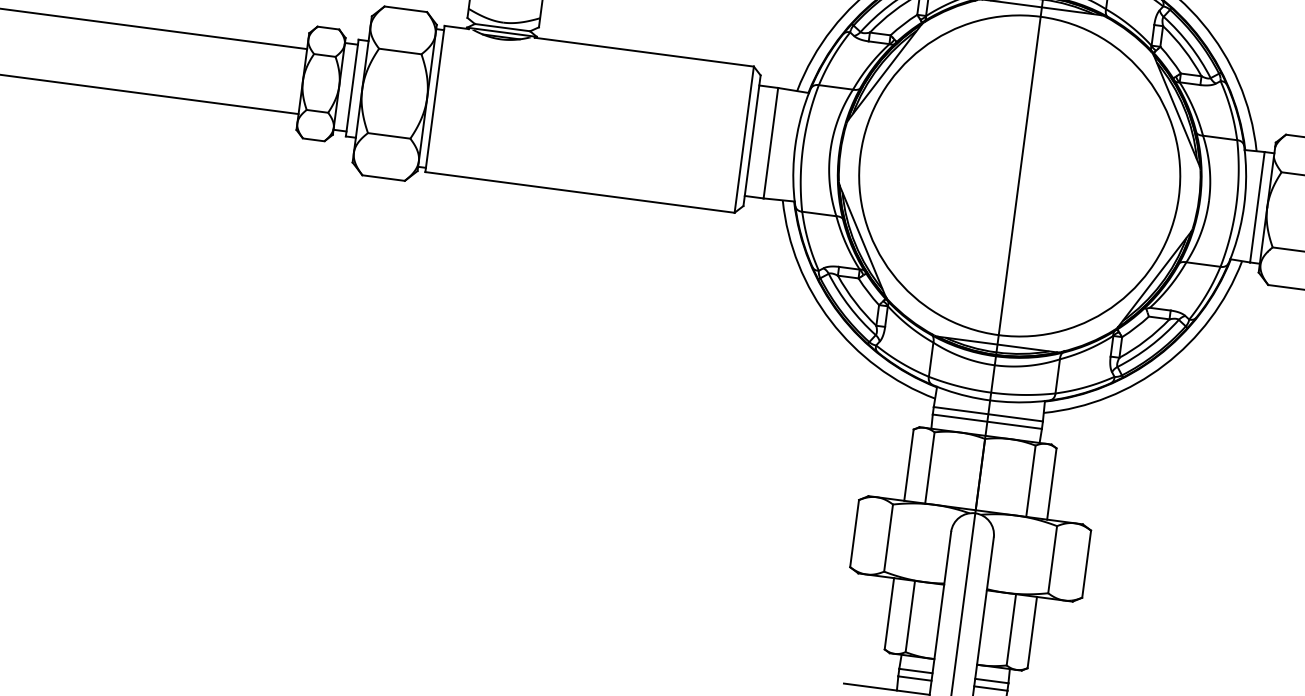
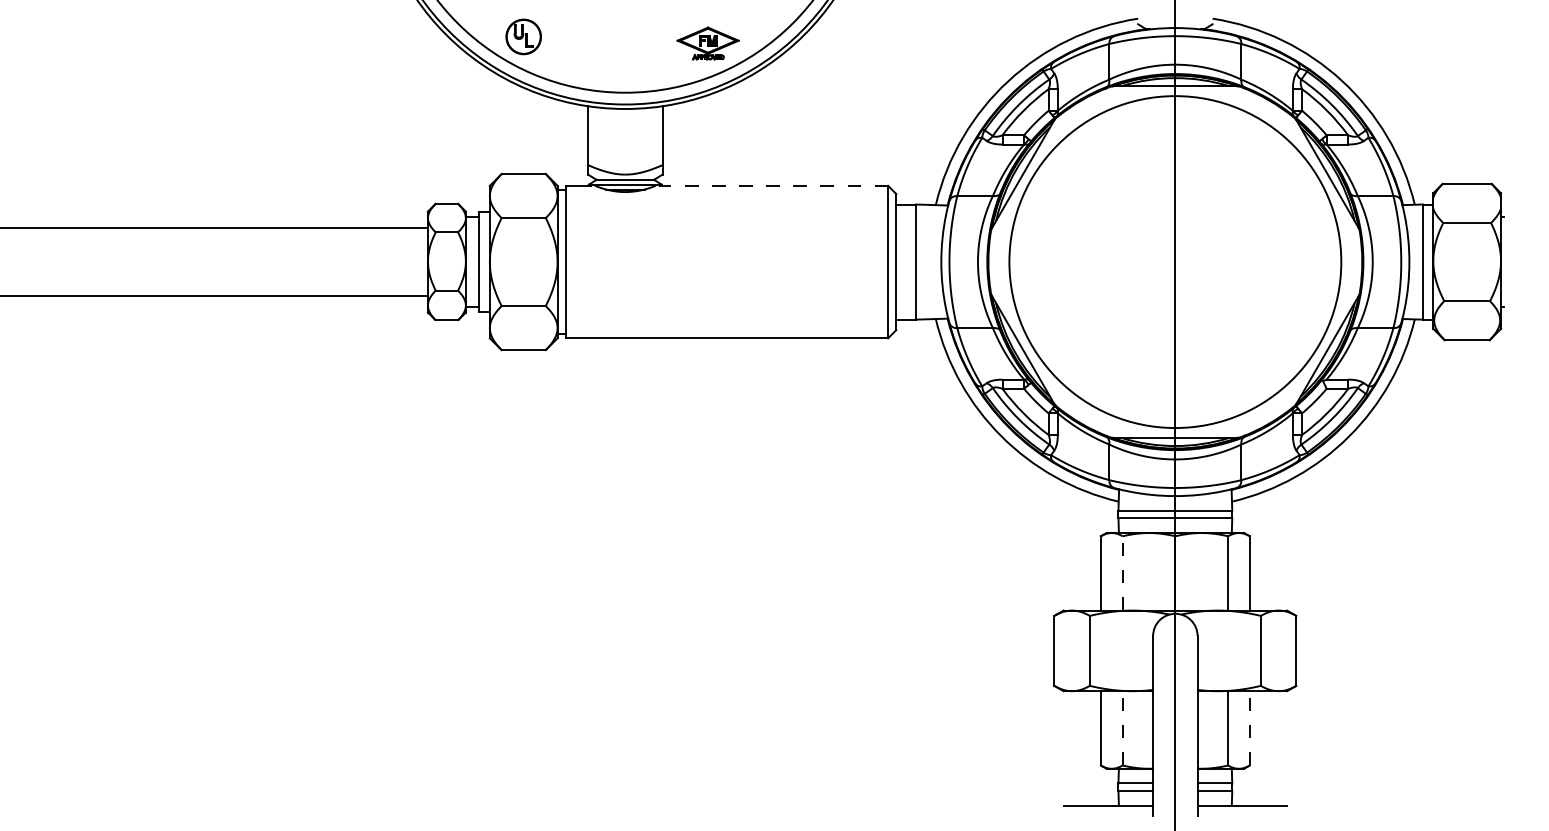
line: (643, 51) -> (773, 185), solid -> dashed
line: (929, 467) -> (1122, 572), solid -> dashed
line: (910, 615) -> (1122, 727), solid -> dashed
line: (1032, 631) -> (1249, 727), solid -> dashed

